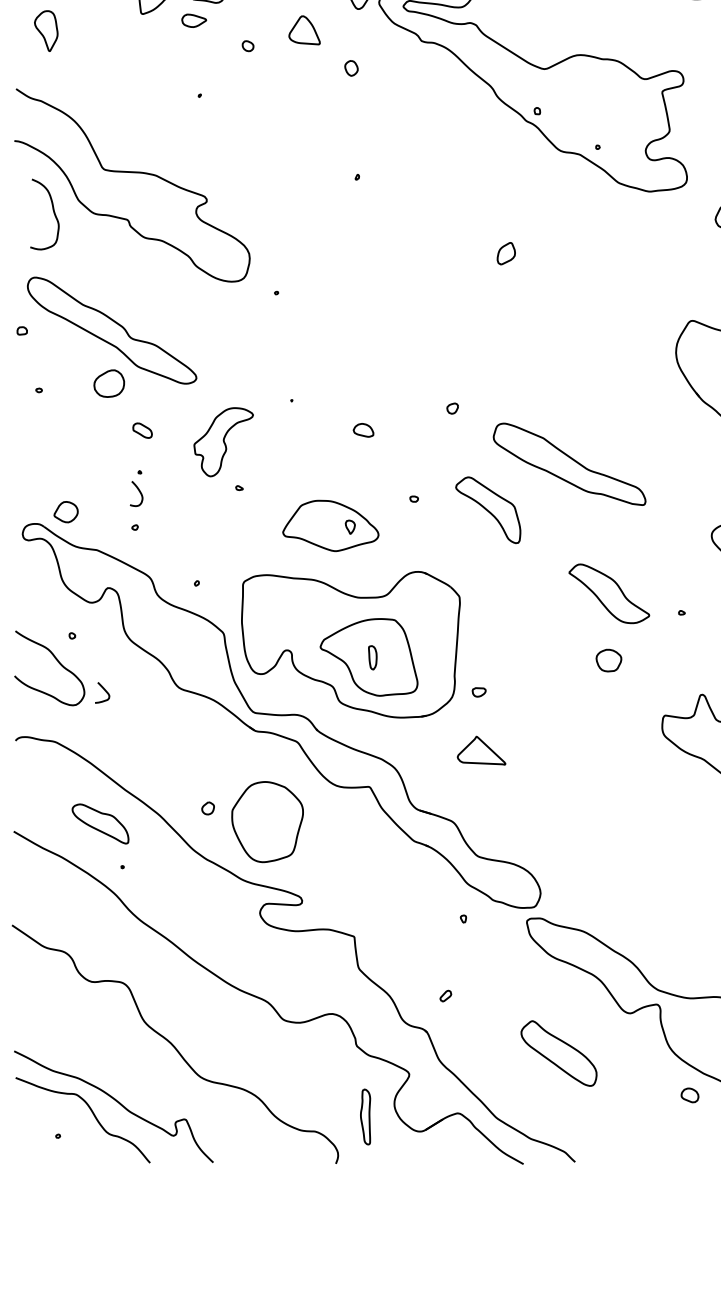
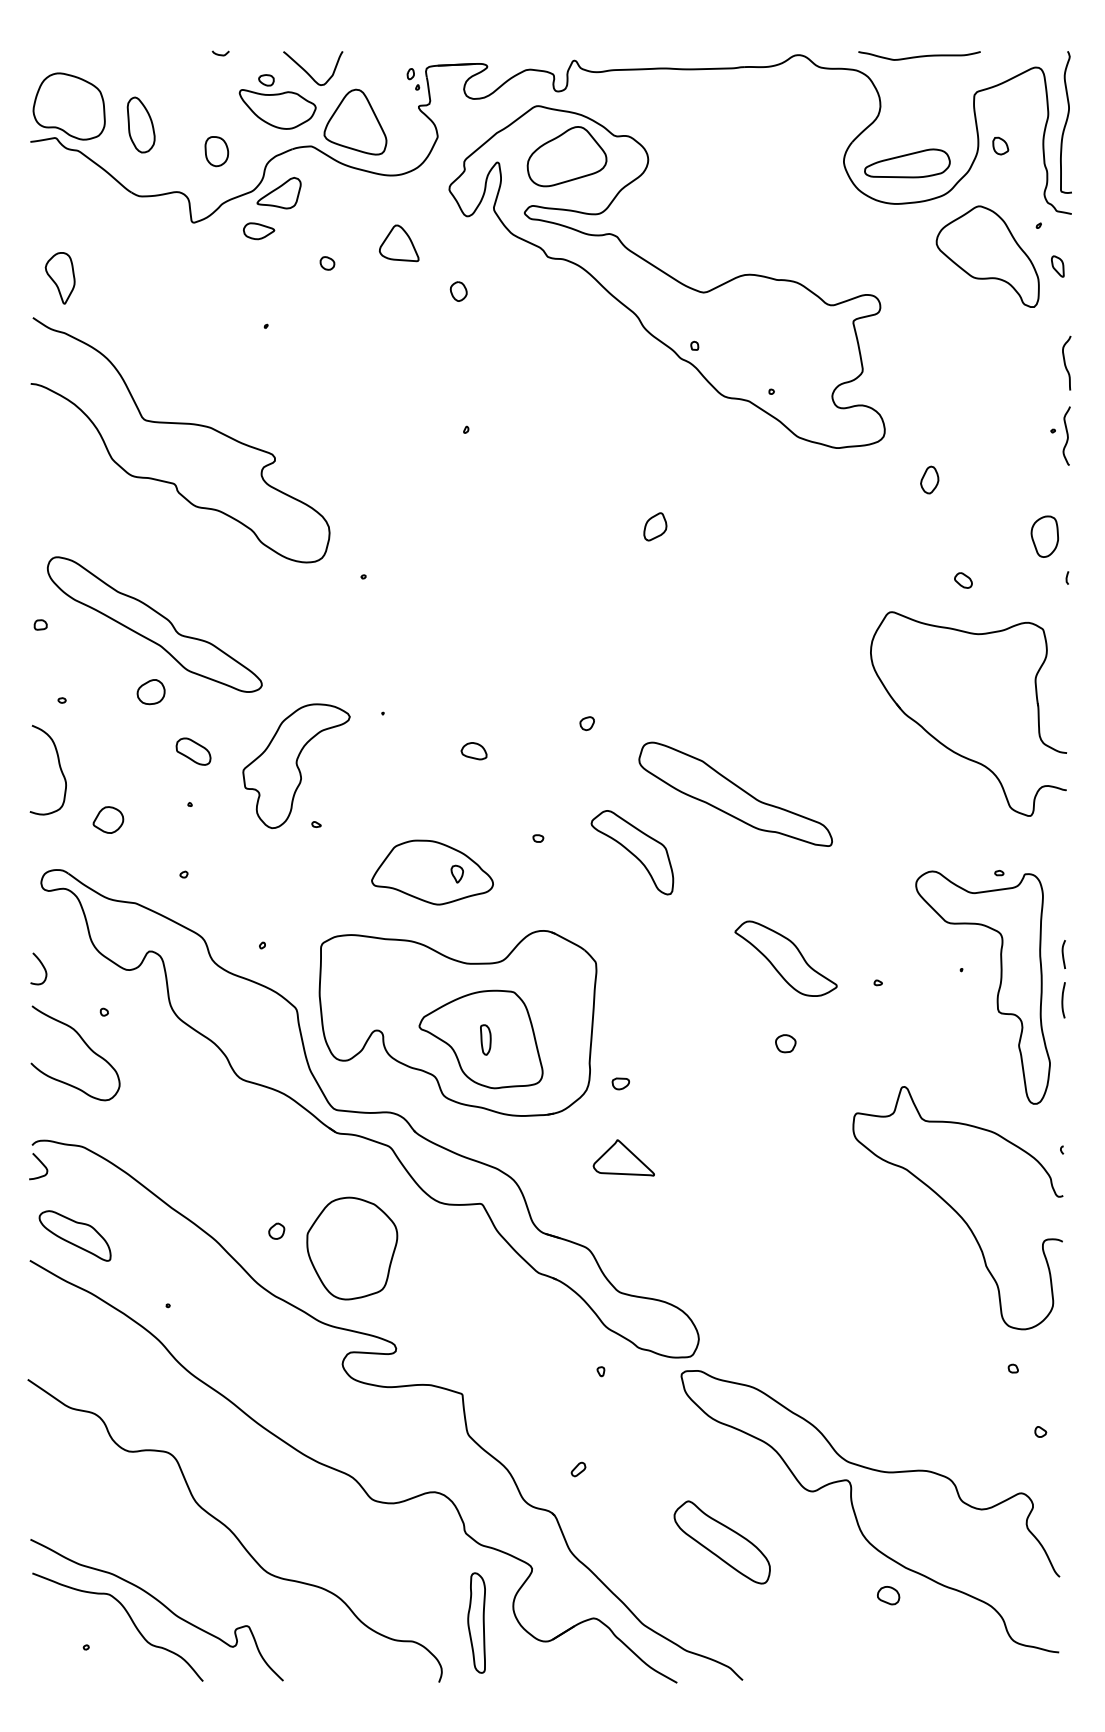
part: (45, 31) -> (59, 278), moved
curve: (53, 213) -> (59, 768), moved
part: (108, 384) -> (150, 692), size x0.71
part: (142, 430) -> (193, 751), size x1.43
part: (223, 442) -> (296, 766), size x1.43
curve: (138, 491) -> (41, 965), moved
part: (66, 511) -> (108, 819), moved
part: (608, 660) -> (785, 1043), size x0.62
curve: (104, 691) -> (41, 1164), moved
part: (100, 823) -> (74, 1235), moved
part: (365, 1116) -> (476, 1622), size x1.43

